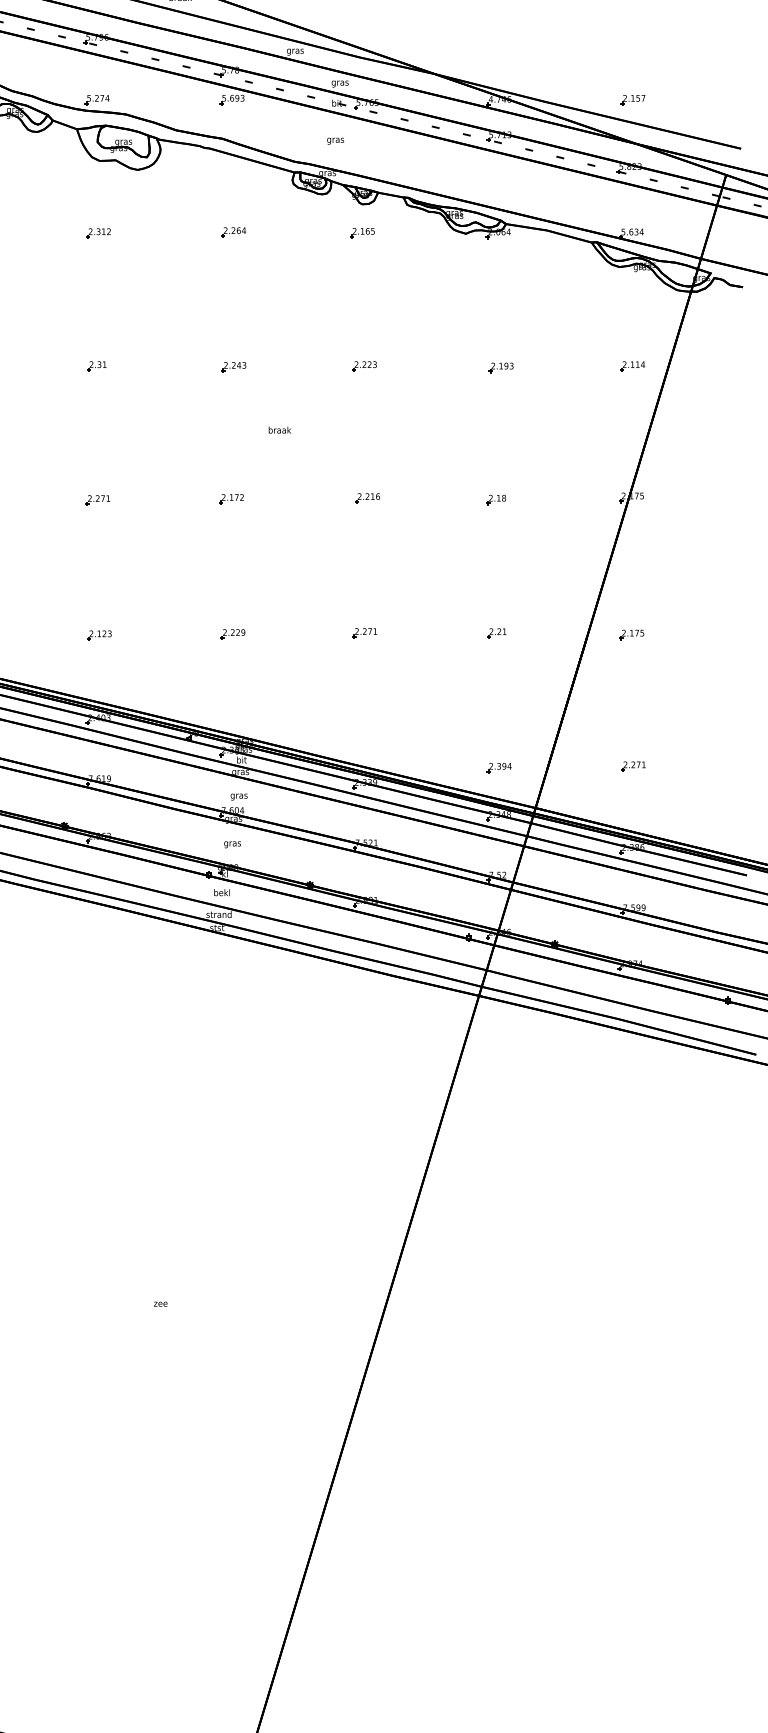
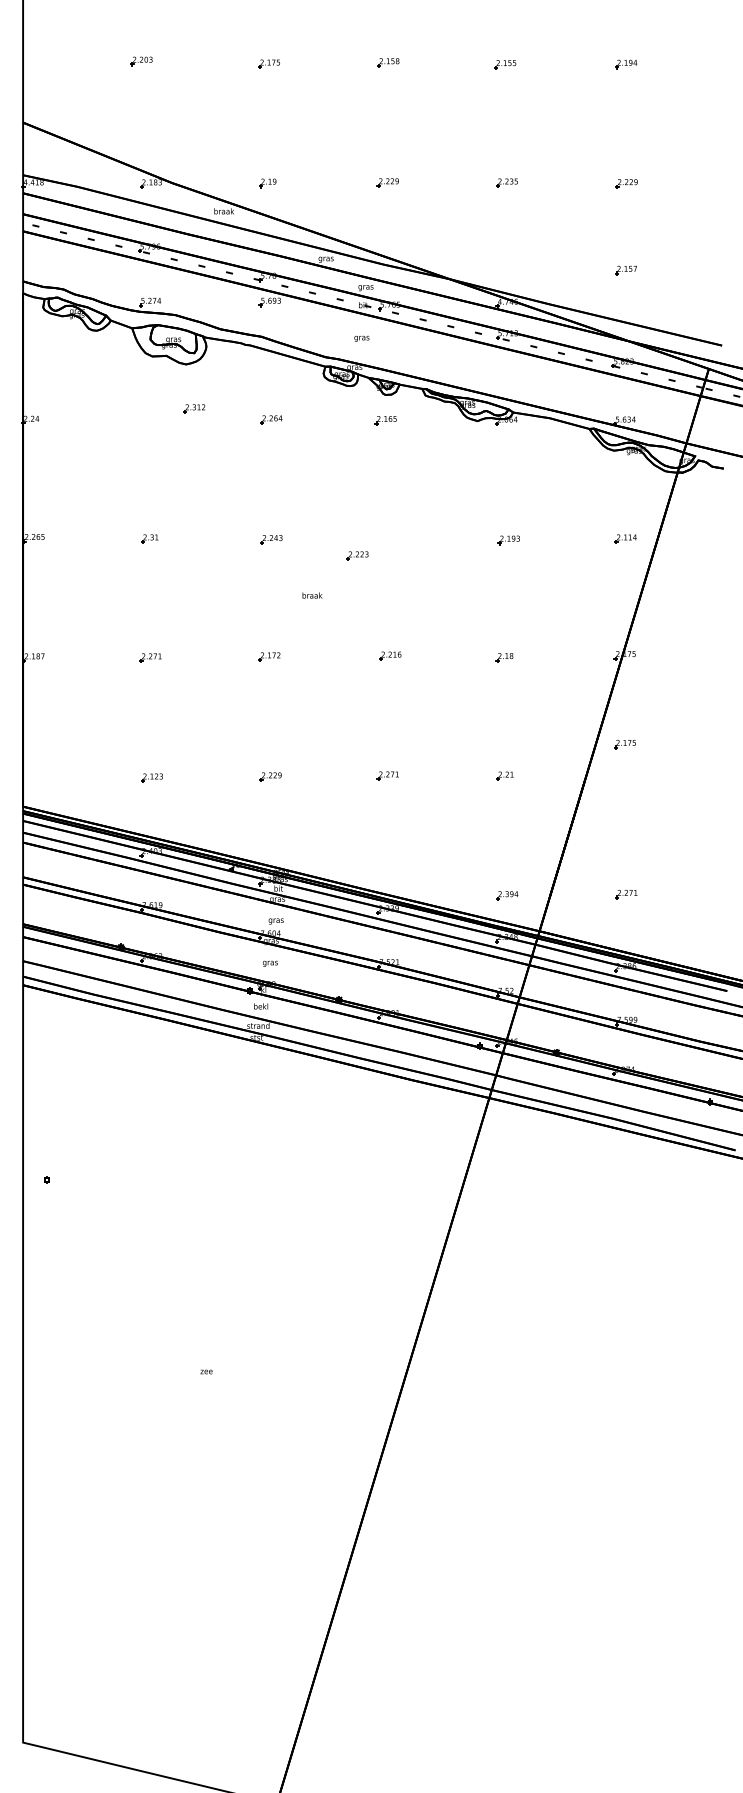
part: (632, 100) -> (625, 270), moved
part: (98, 233) -> (194, 408), moved
part: (364, 365) -> (357, 555), moved
part: (631, 634) -> (624, 744), moved

